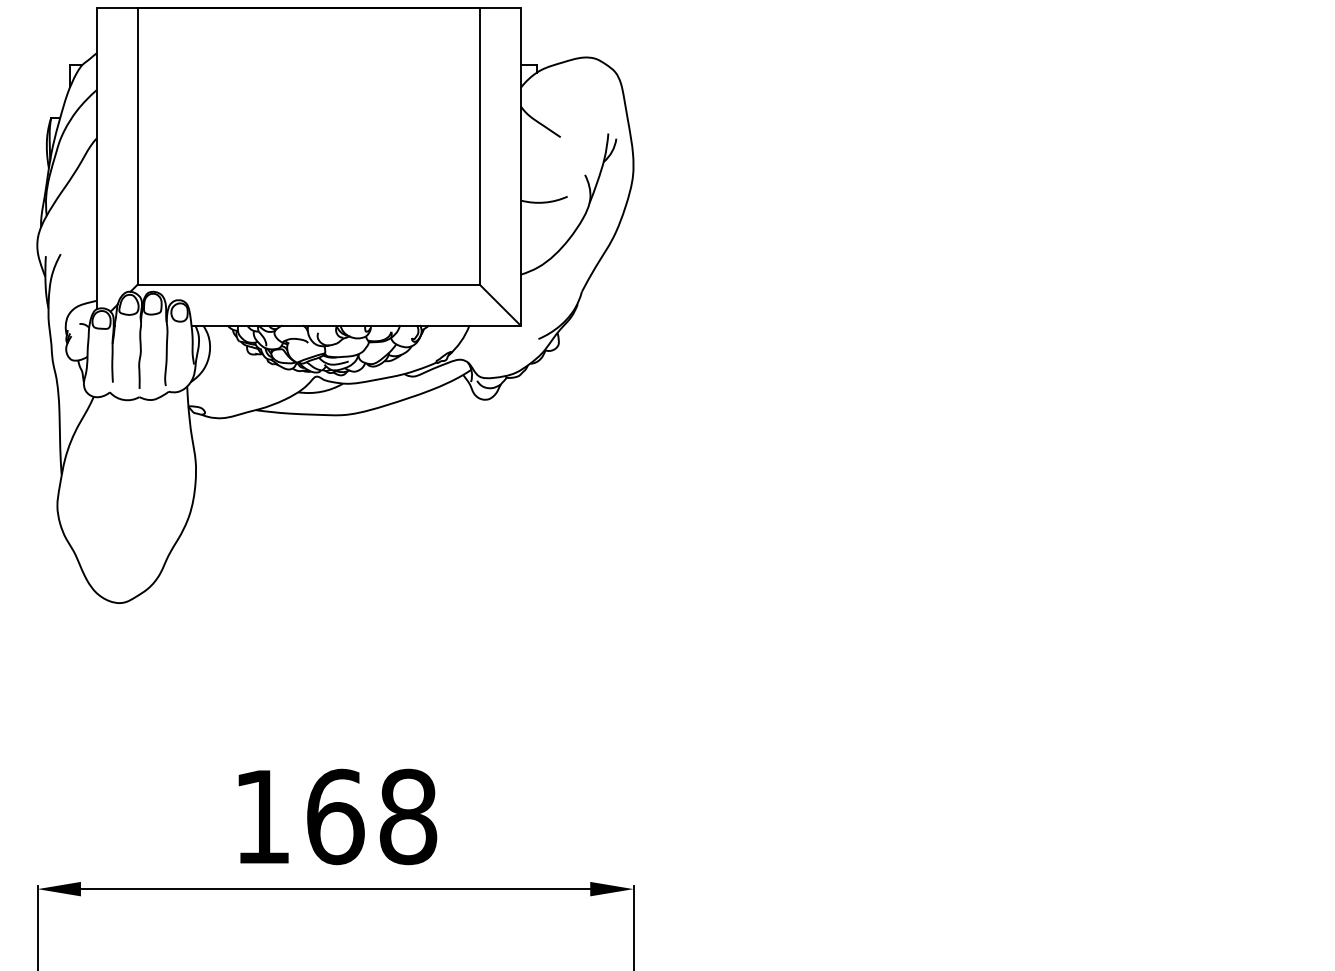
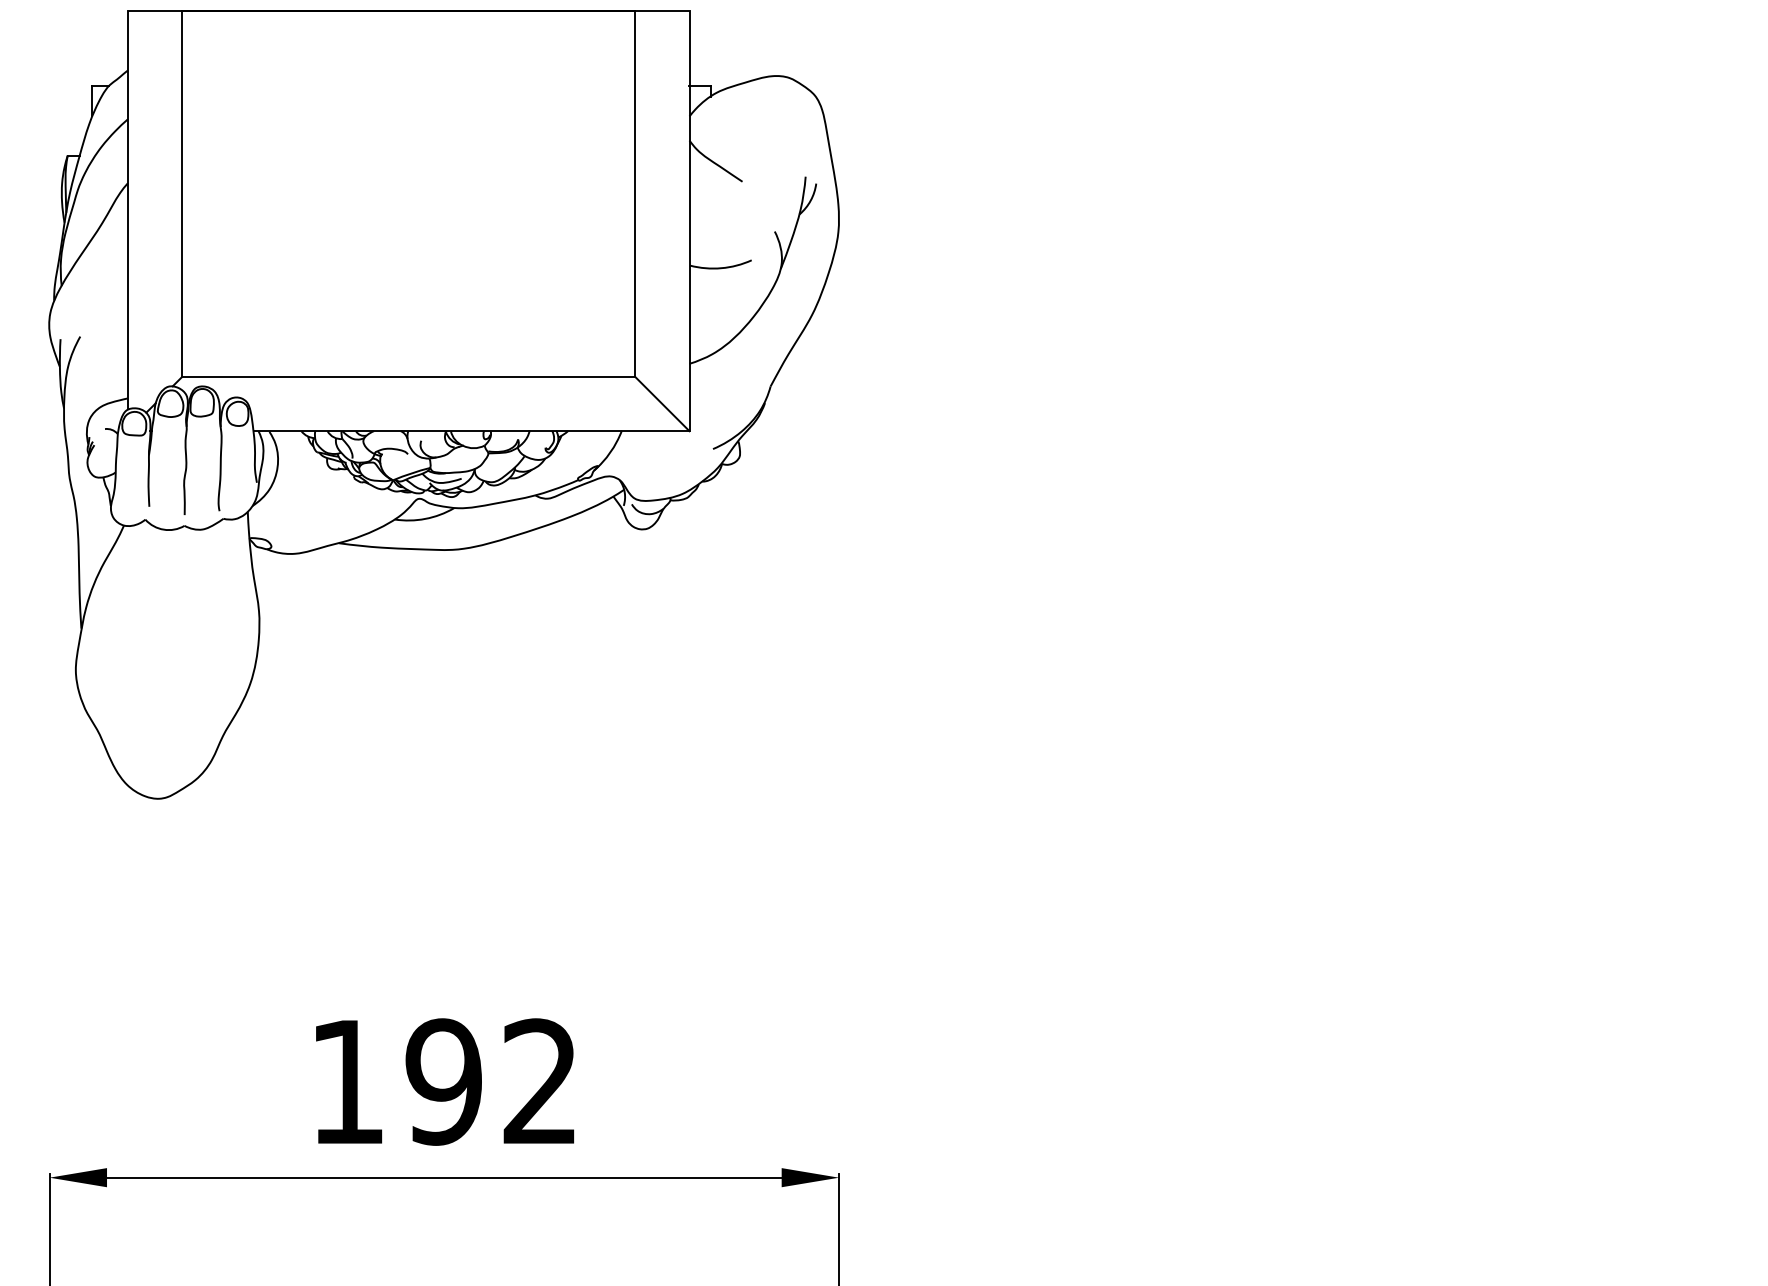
text: (371, 816) -> (491, 1081), 168 -> 192

